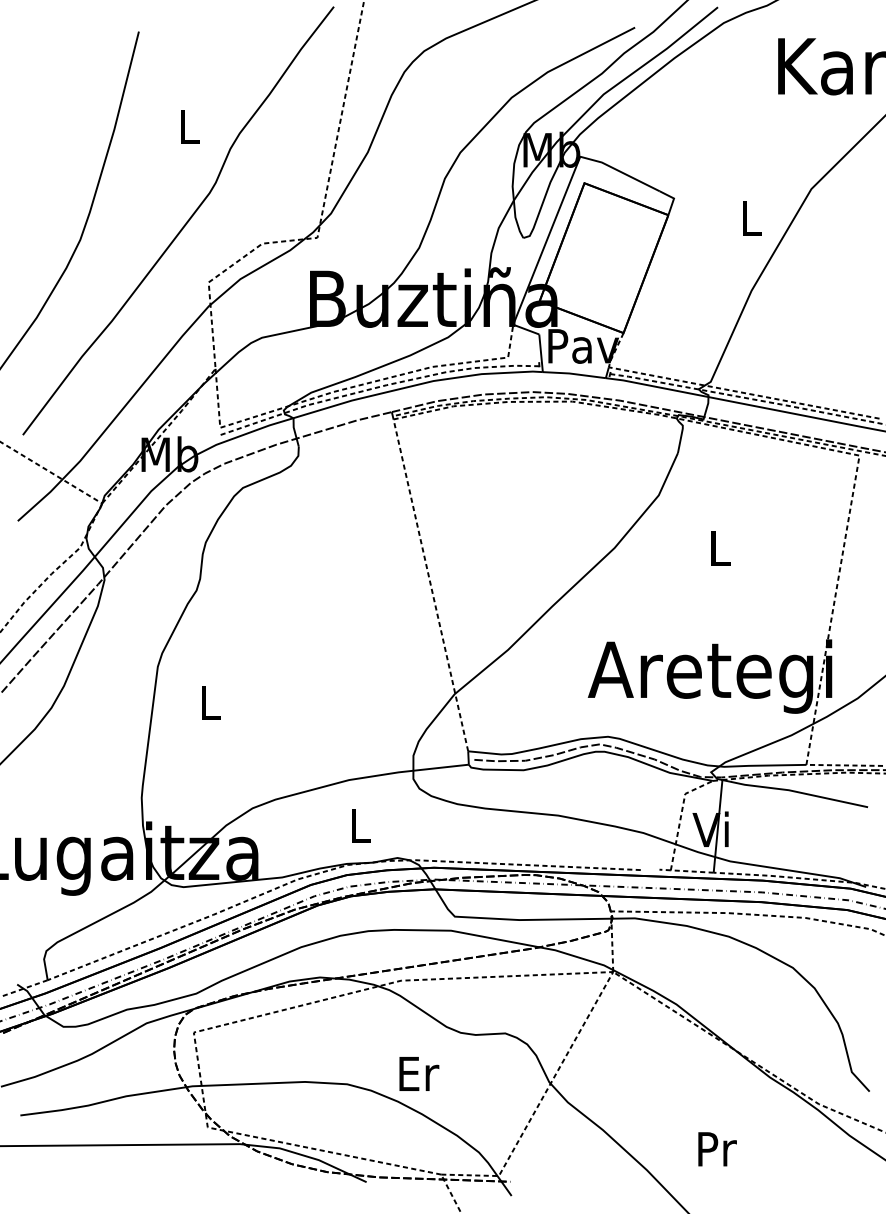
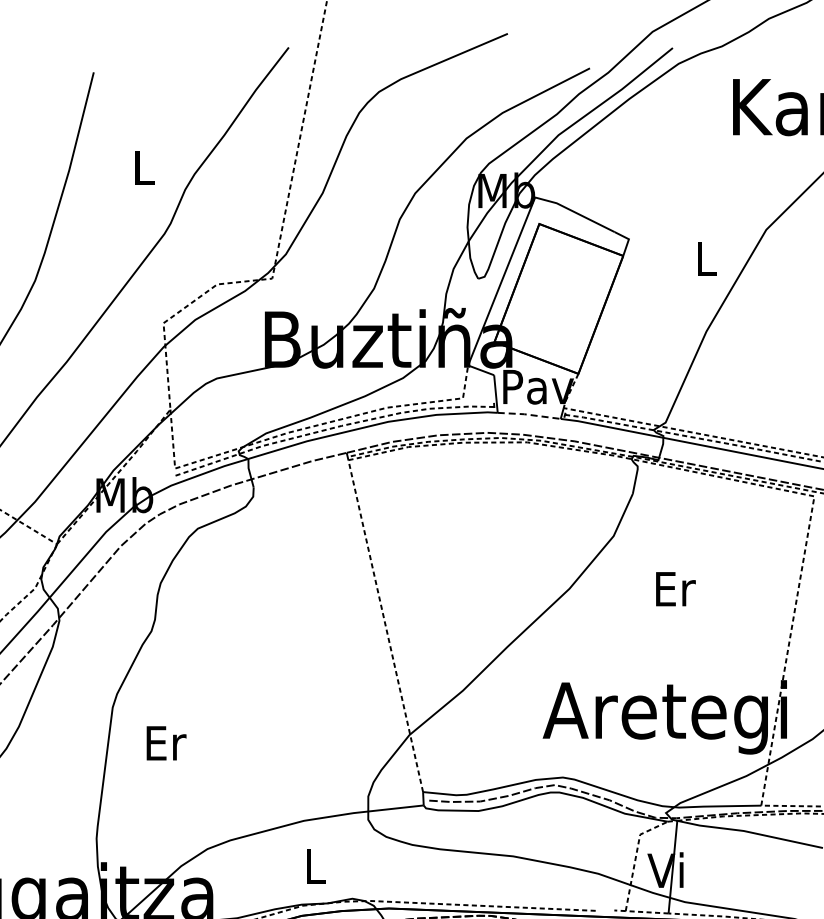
line: (574, 374) -> (529, 415), solid -> dashed
text: (720, 548) -> (675, 589), L -> Er
text: (211, 702) -> (166, 743), L -> Er

